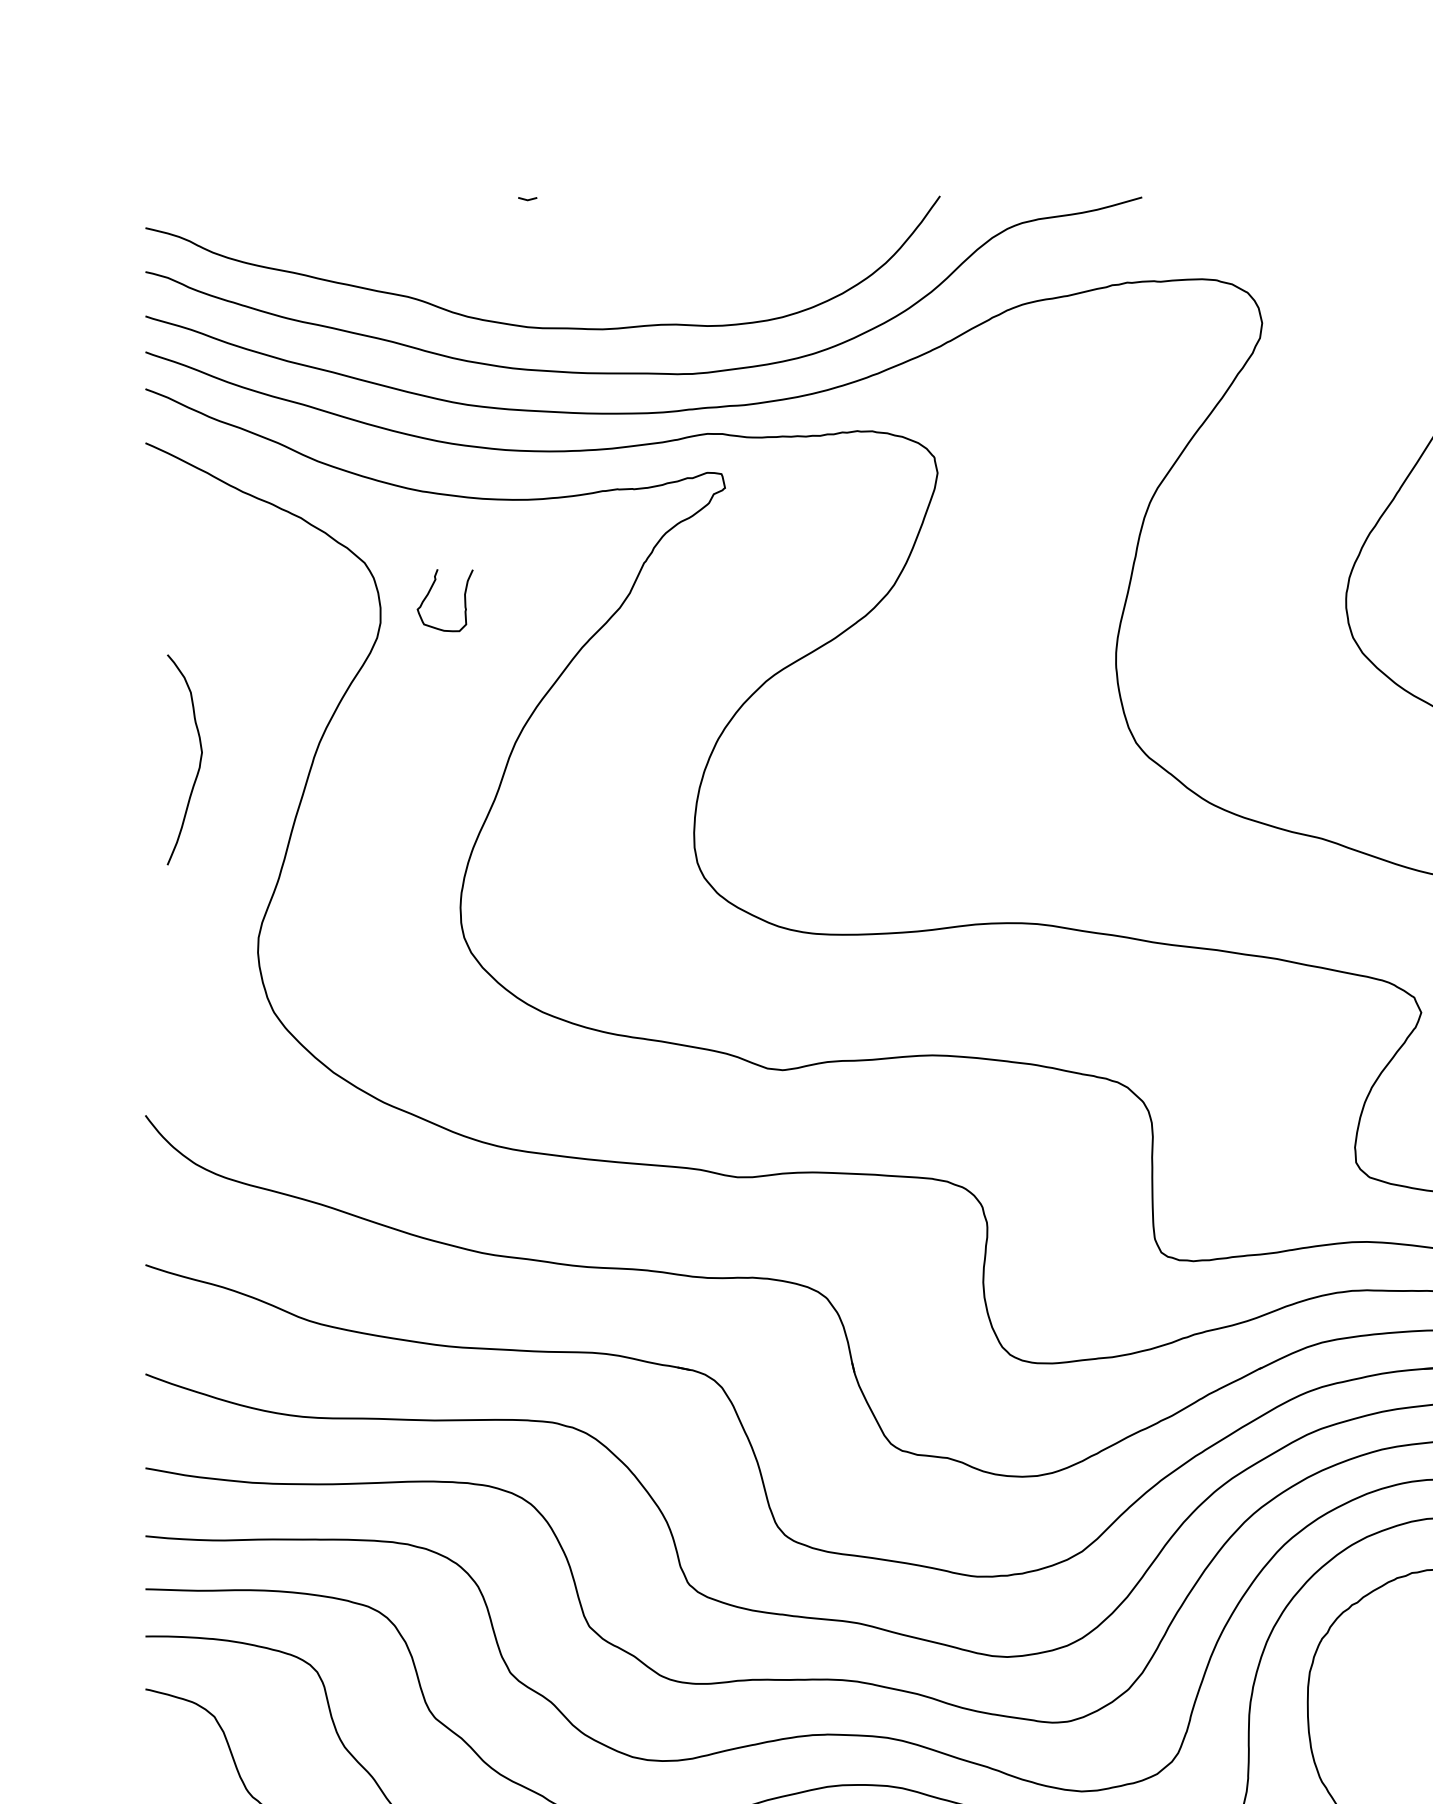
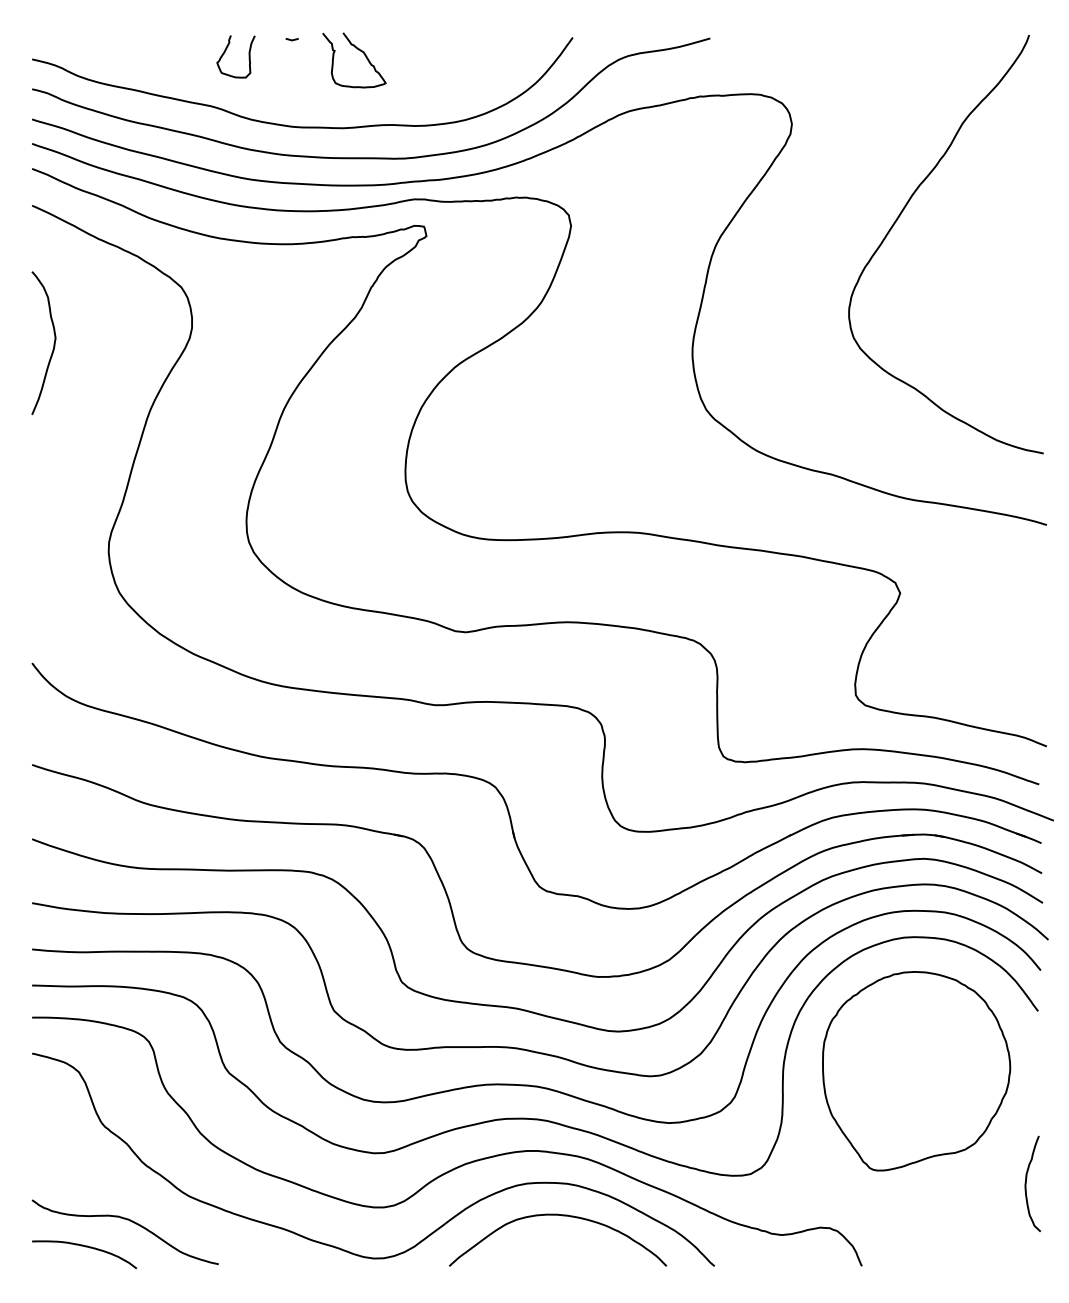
curve: (629, 218) -> (361, 52), added
curve: (429, 594) -> (225, 52), moved
curve: (198, 760) -> (53, 343), moved

